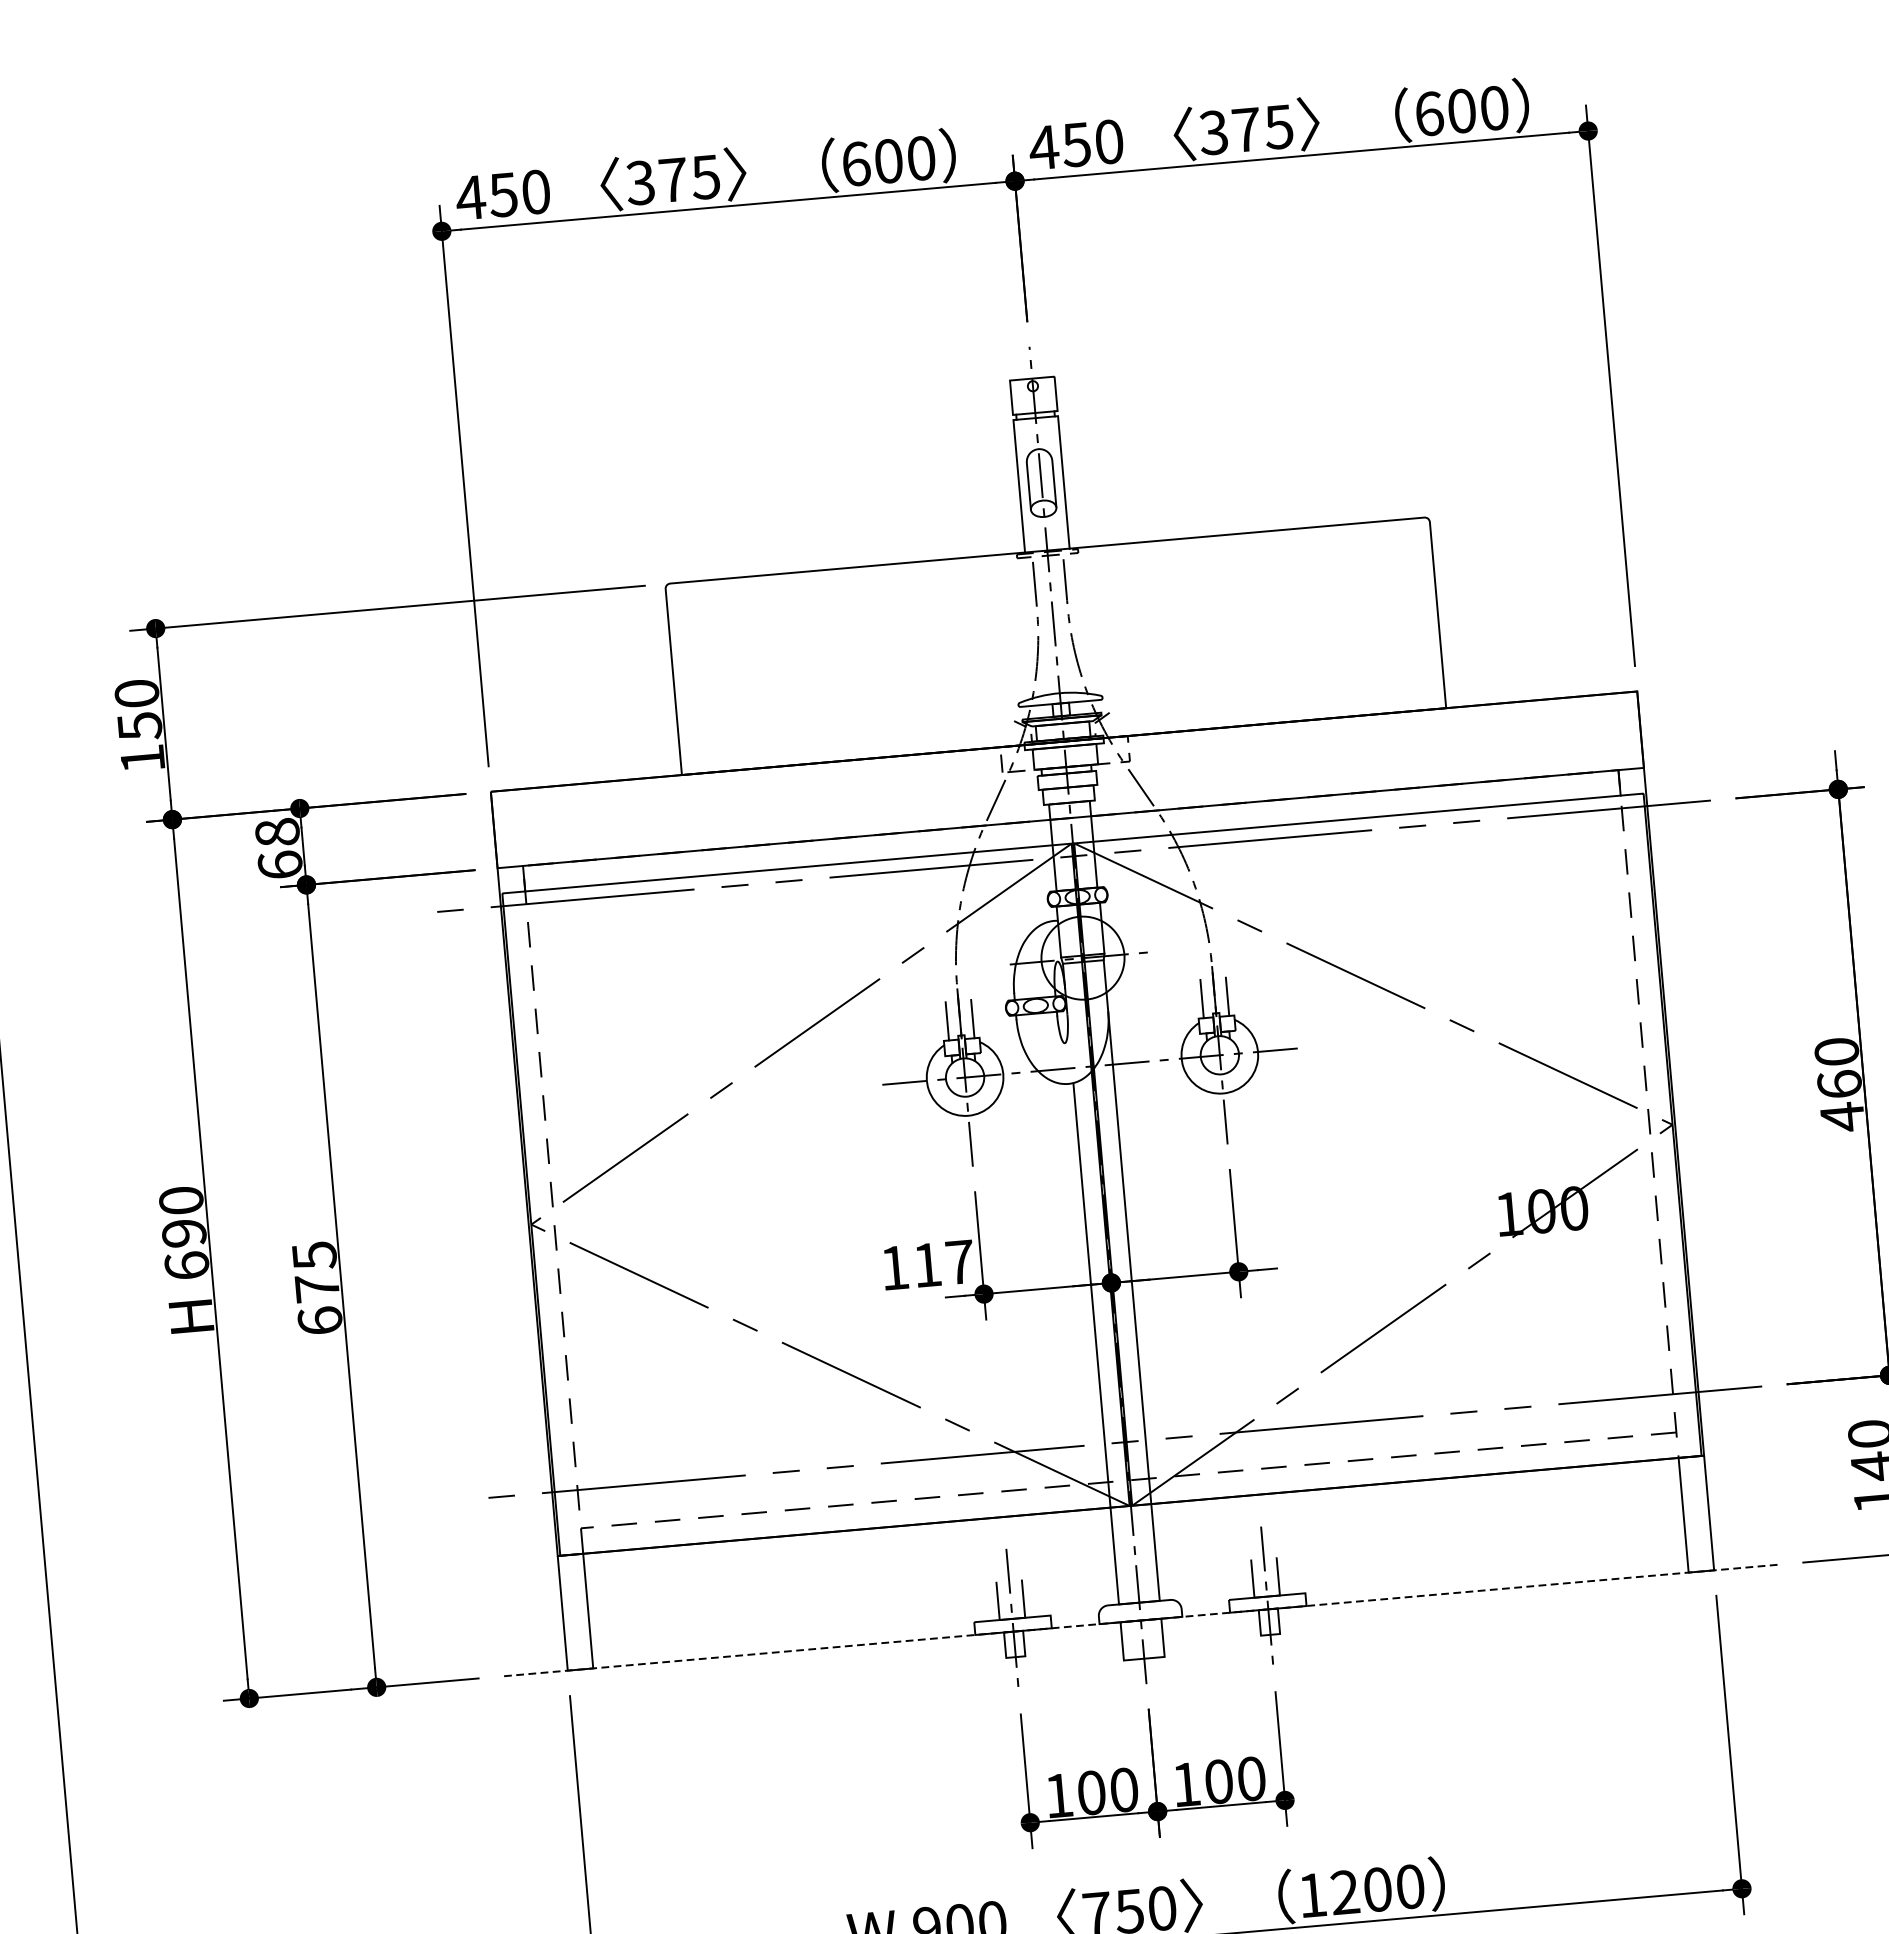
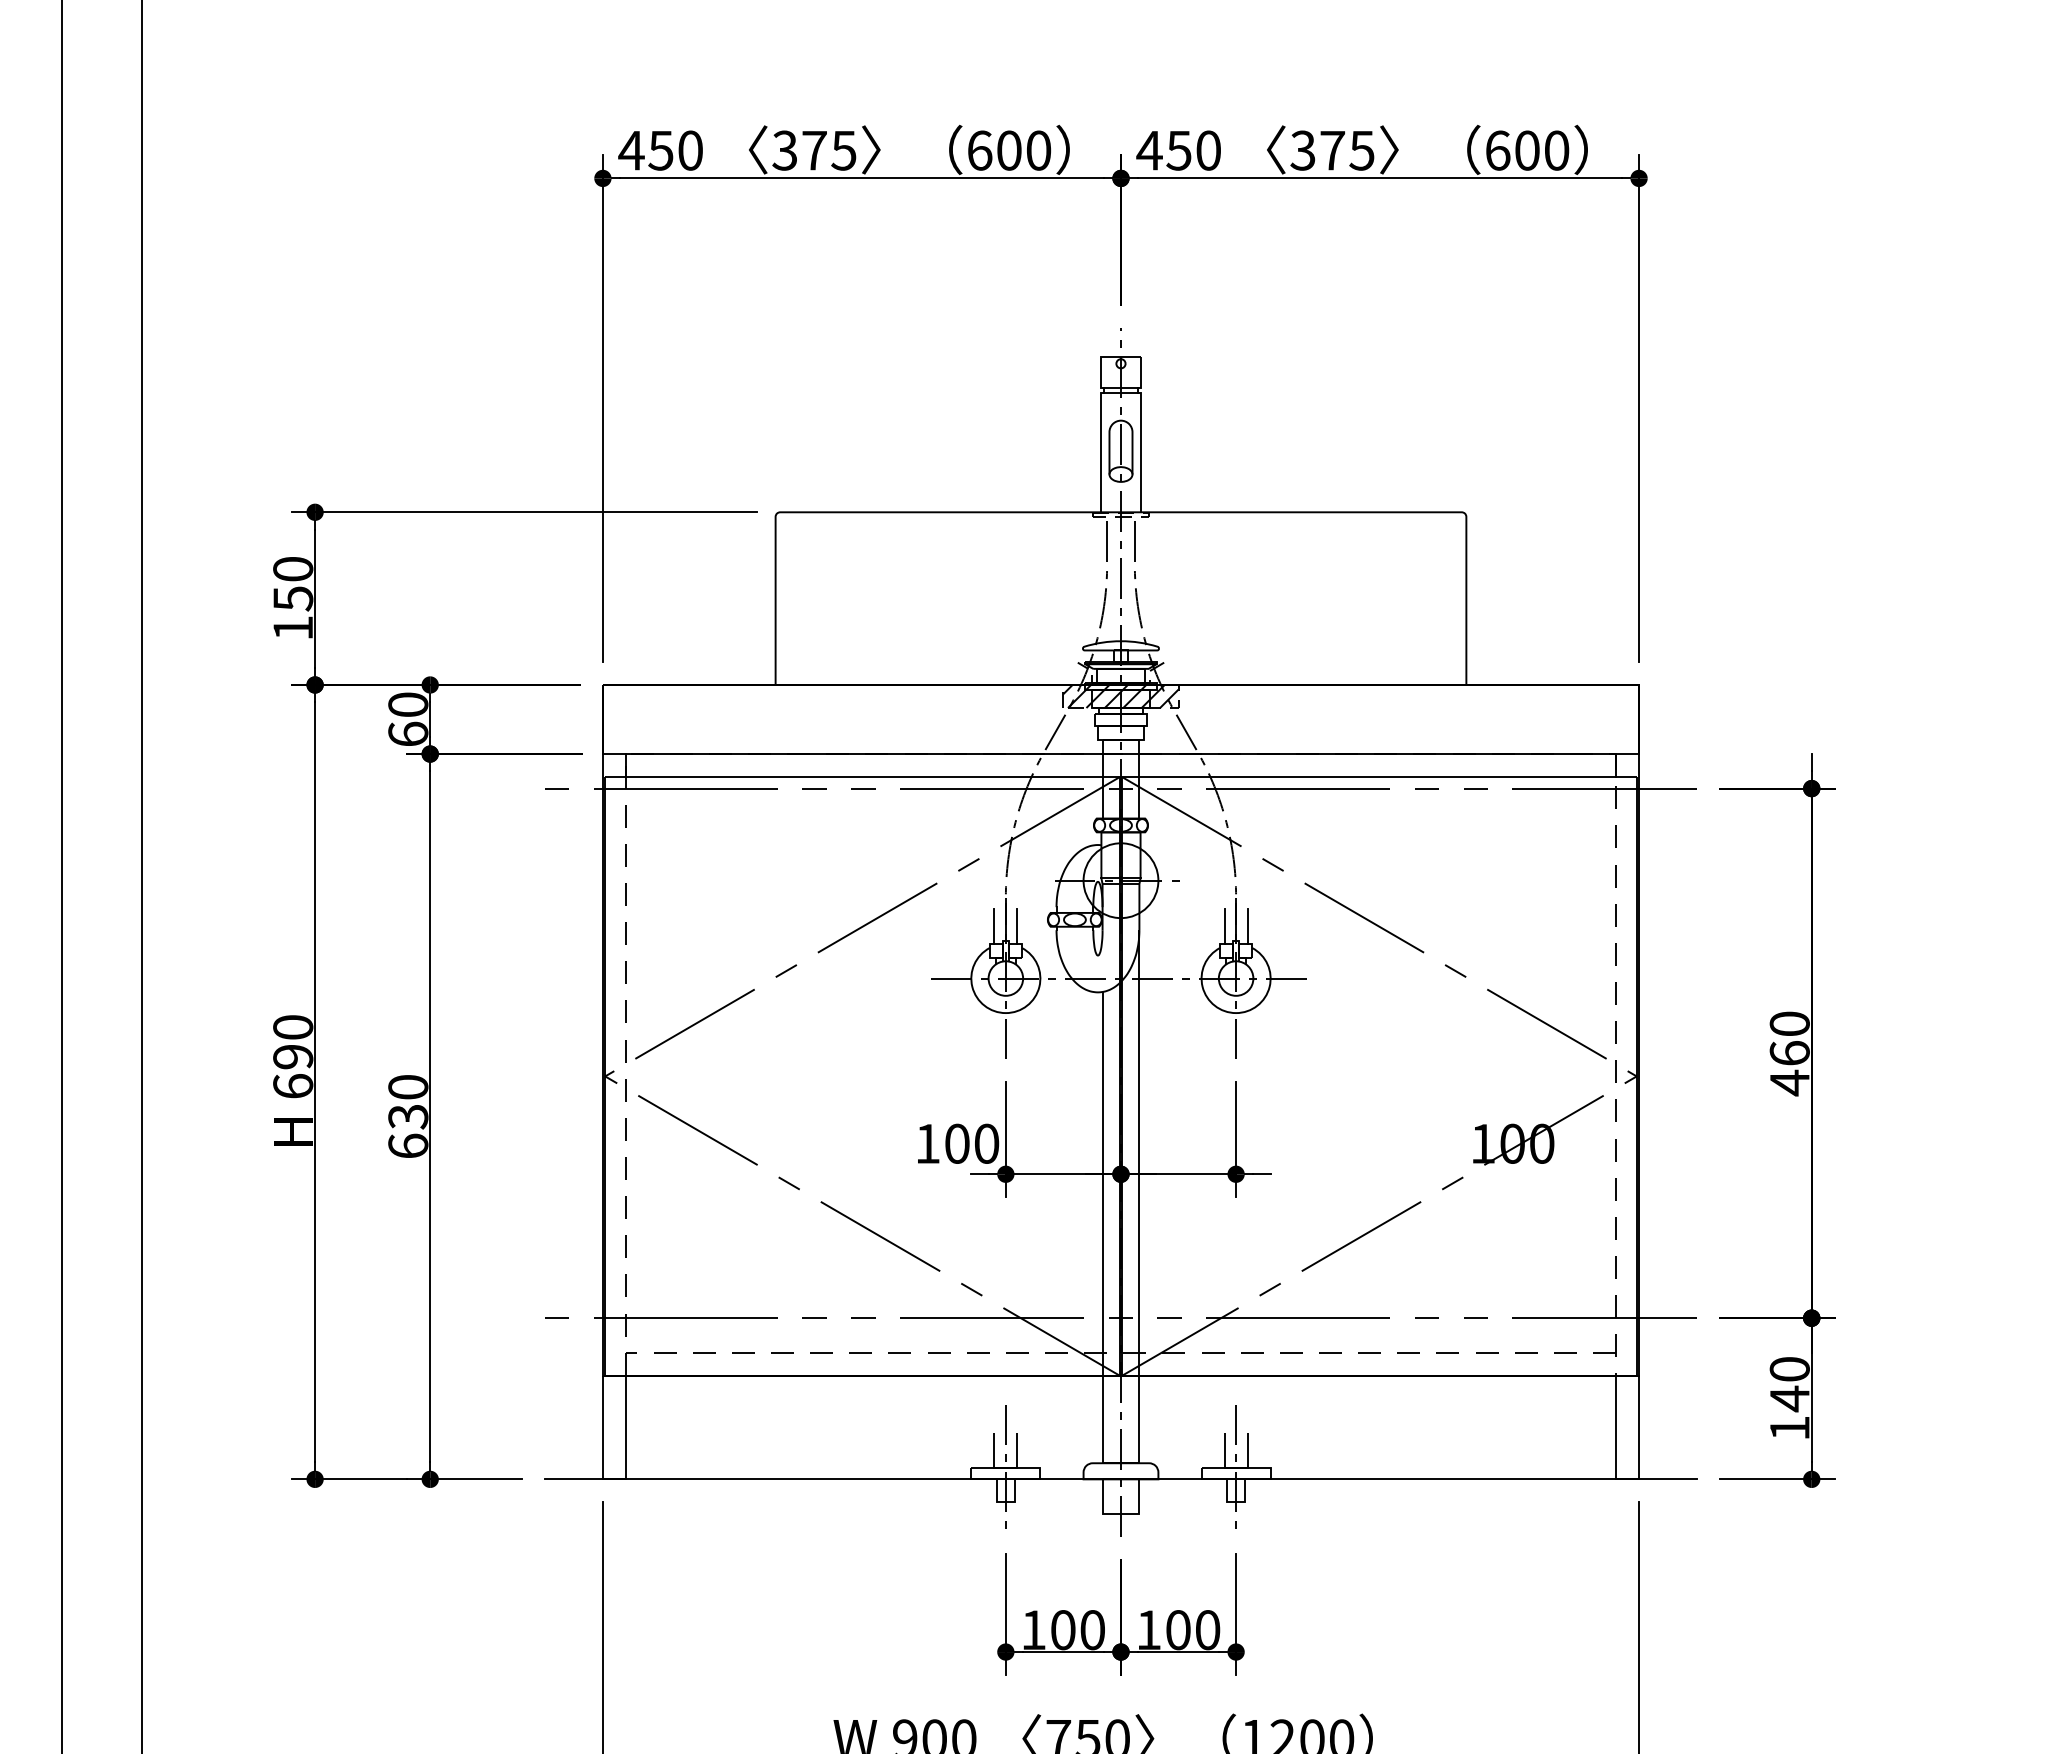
hatch: (1064, 754) -> (1120, 696), added
text: (277, 832) -> (408, 704), 68 -> 60
text: (944, 1263) -> (972, 1143), 117 -> 100
text: (316, 1272) -> (408, 1102), 675 -> 630
line: (1140, 1620) -> (1120, 1479), dashed -> solid

